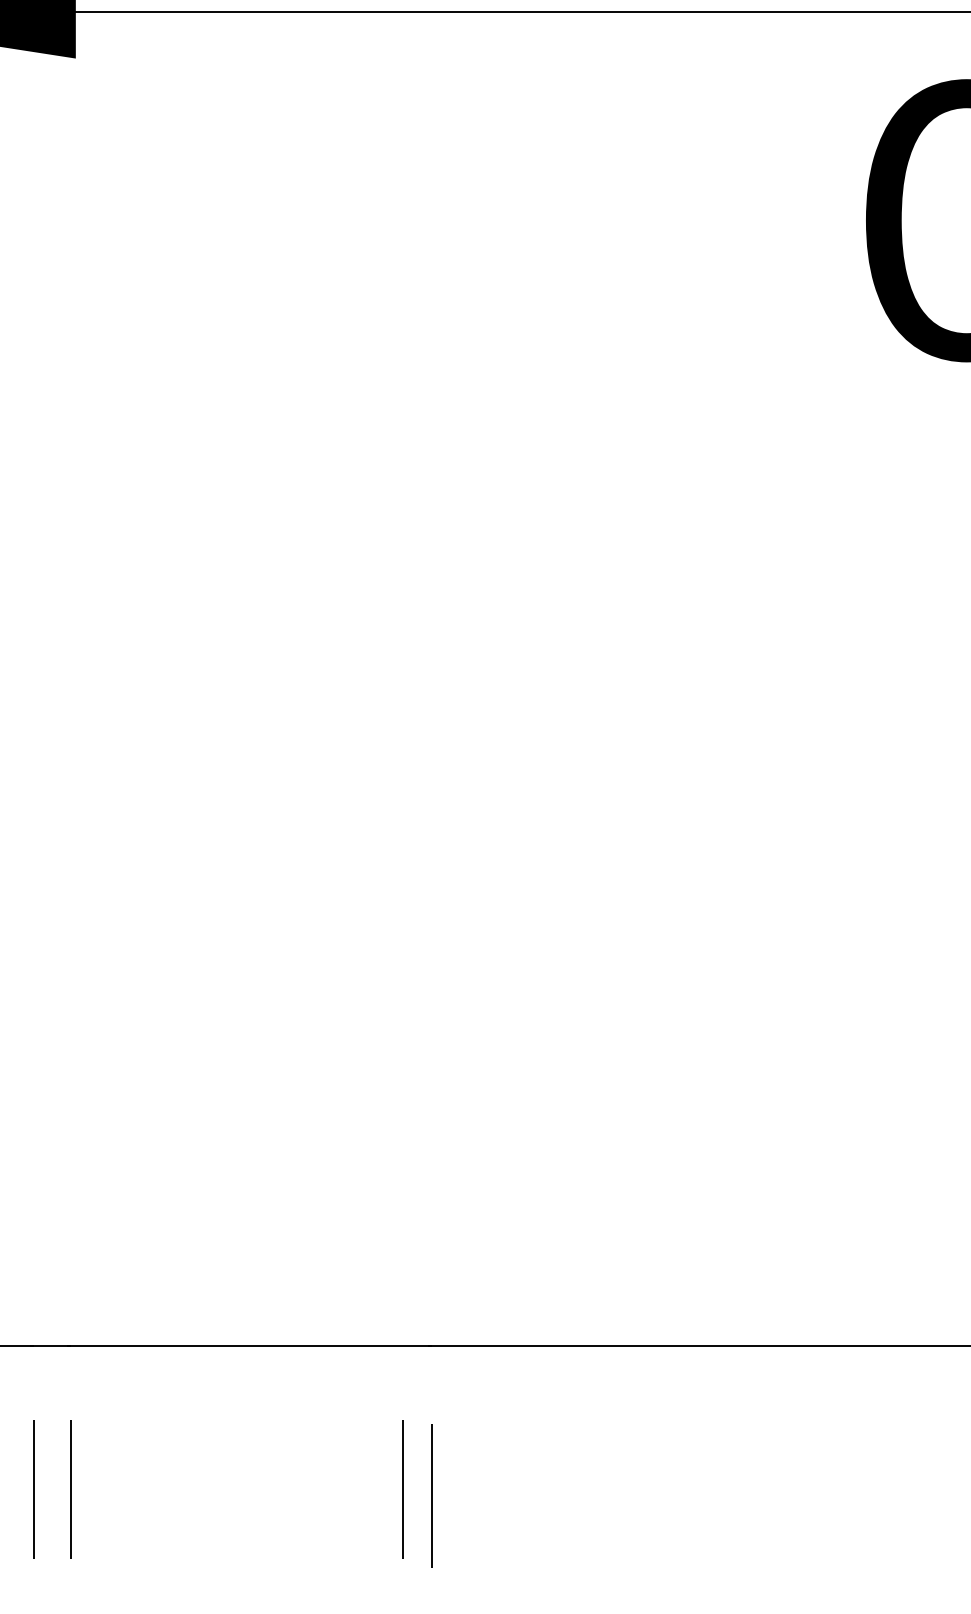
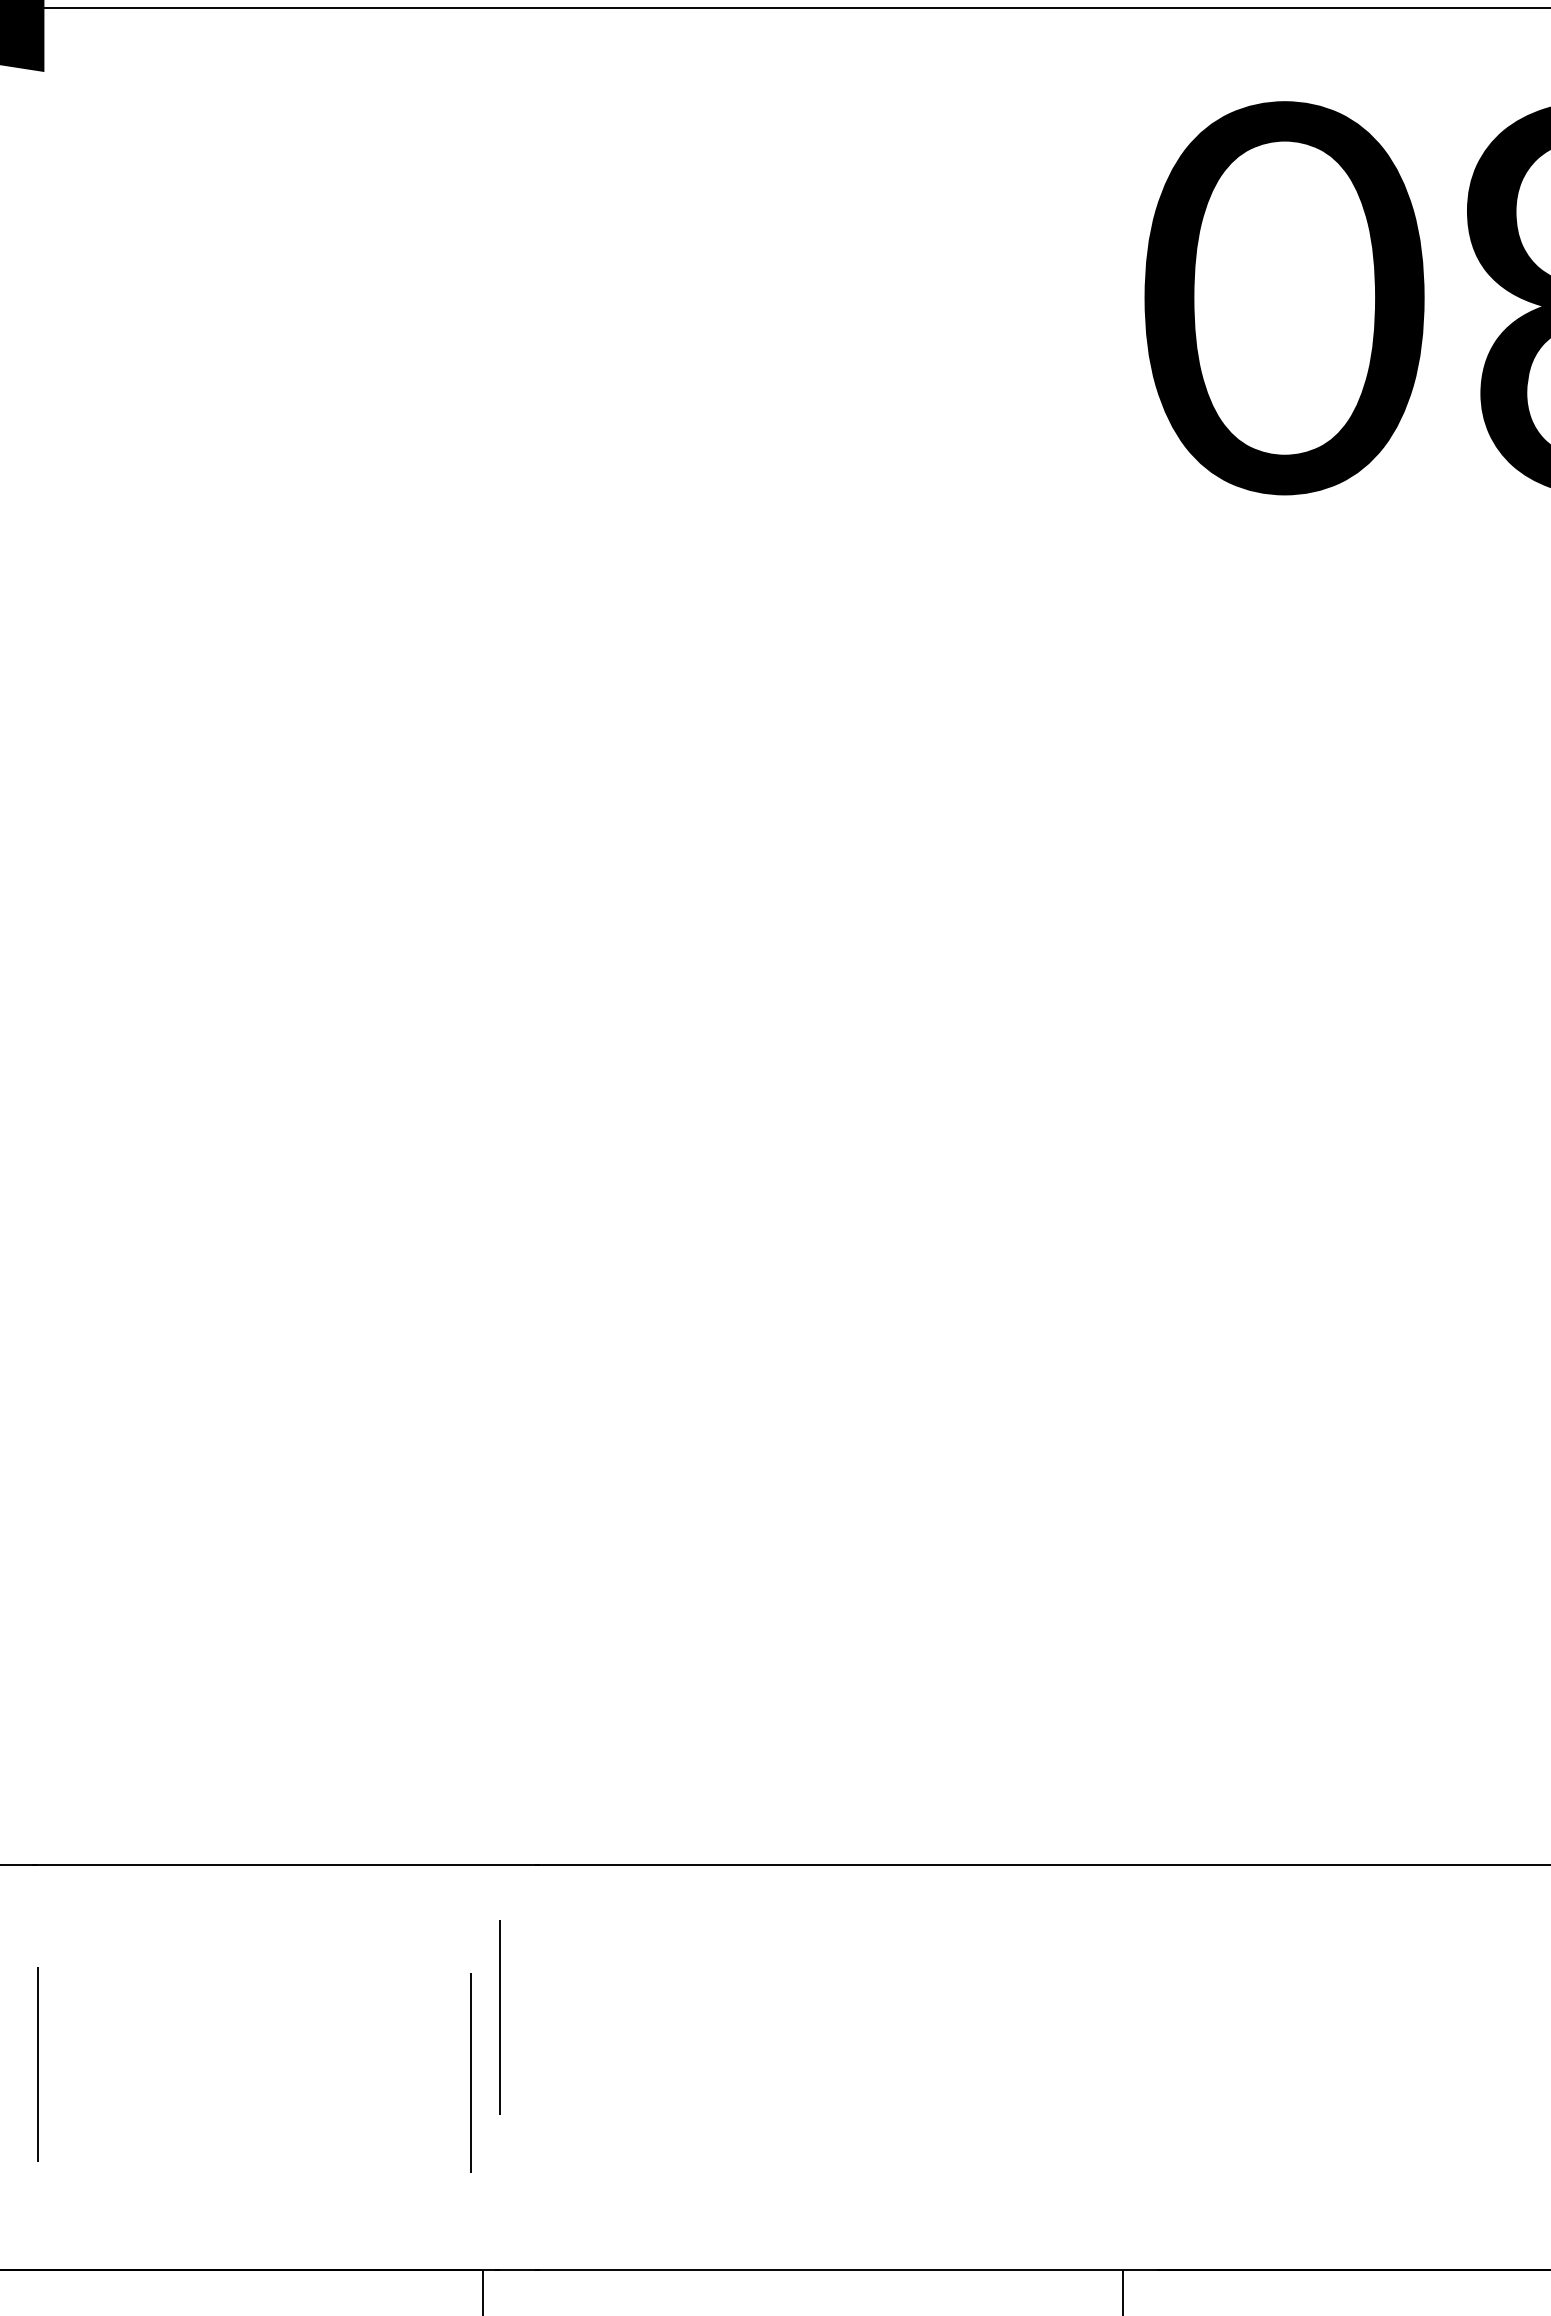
line: (402, 1489) -> (499, 2017), moved
line: (431, 1495) -> (470, 2072), moved

